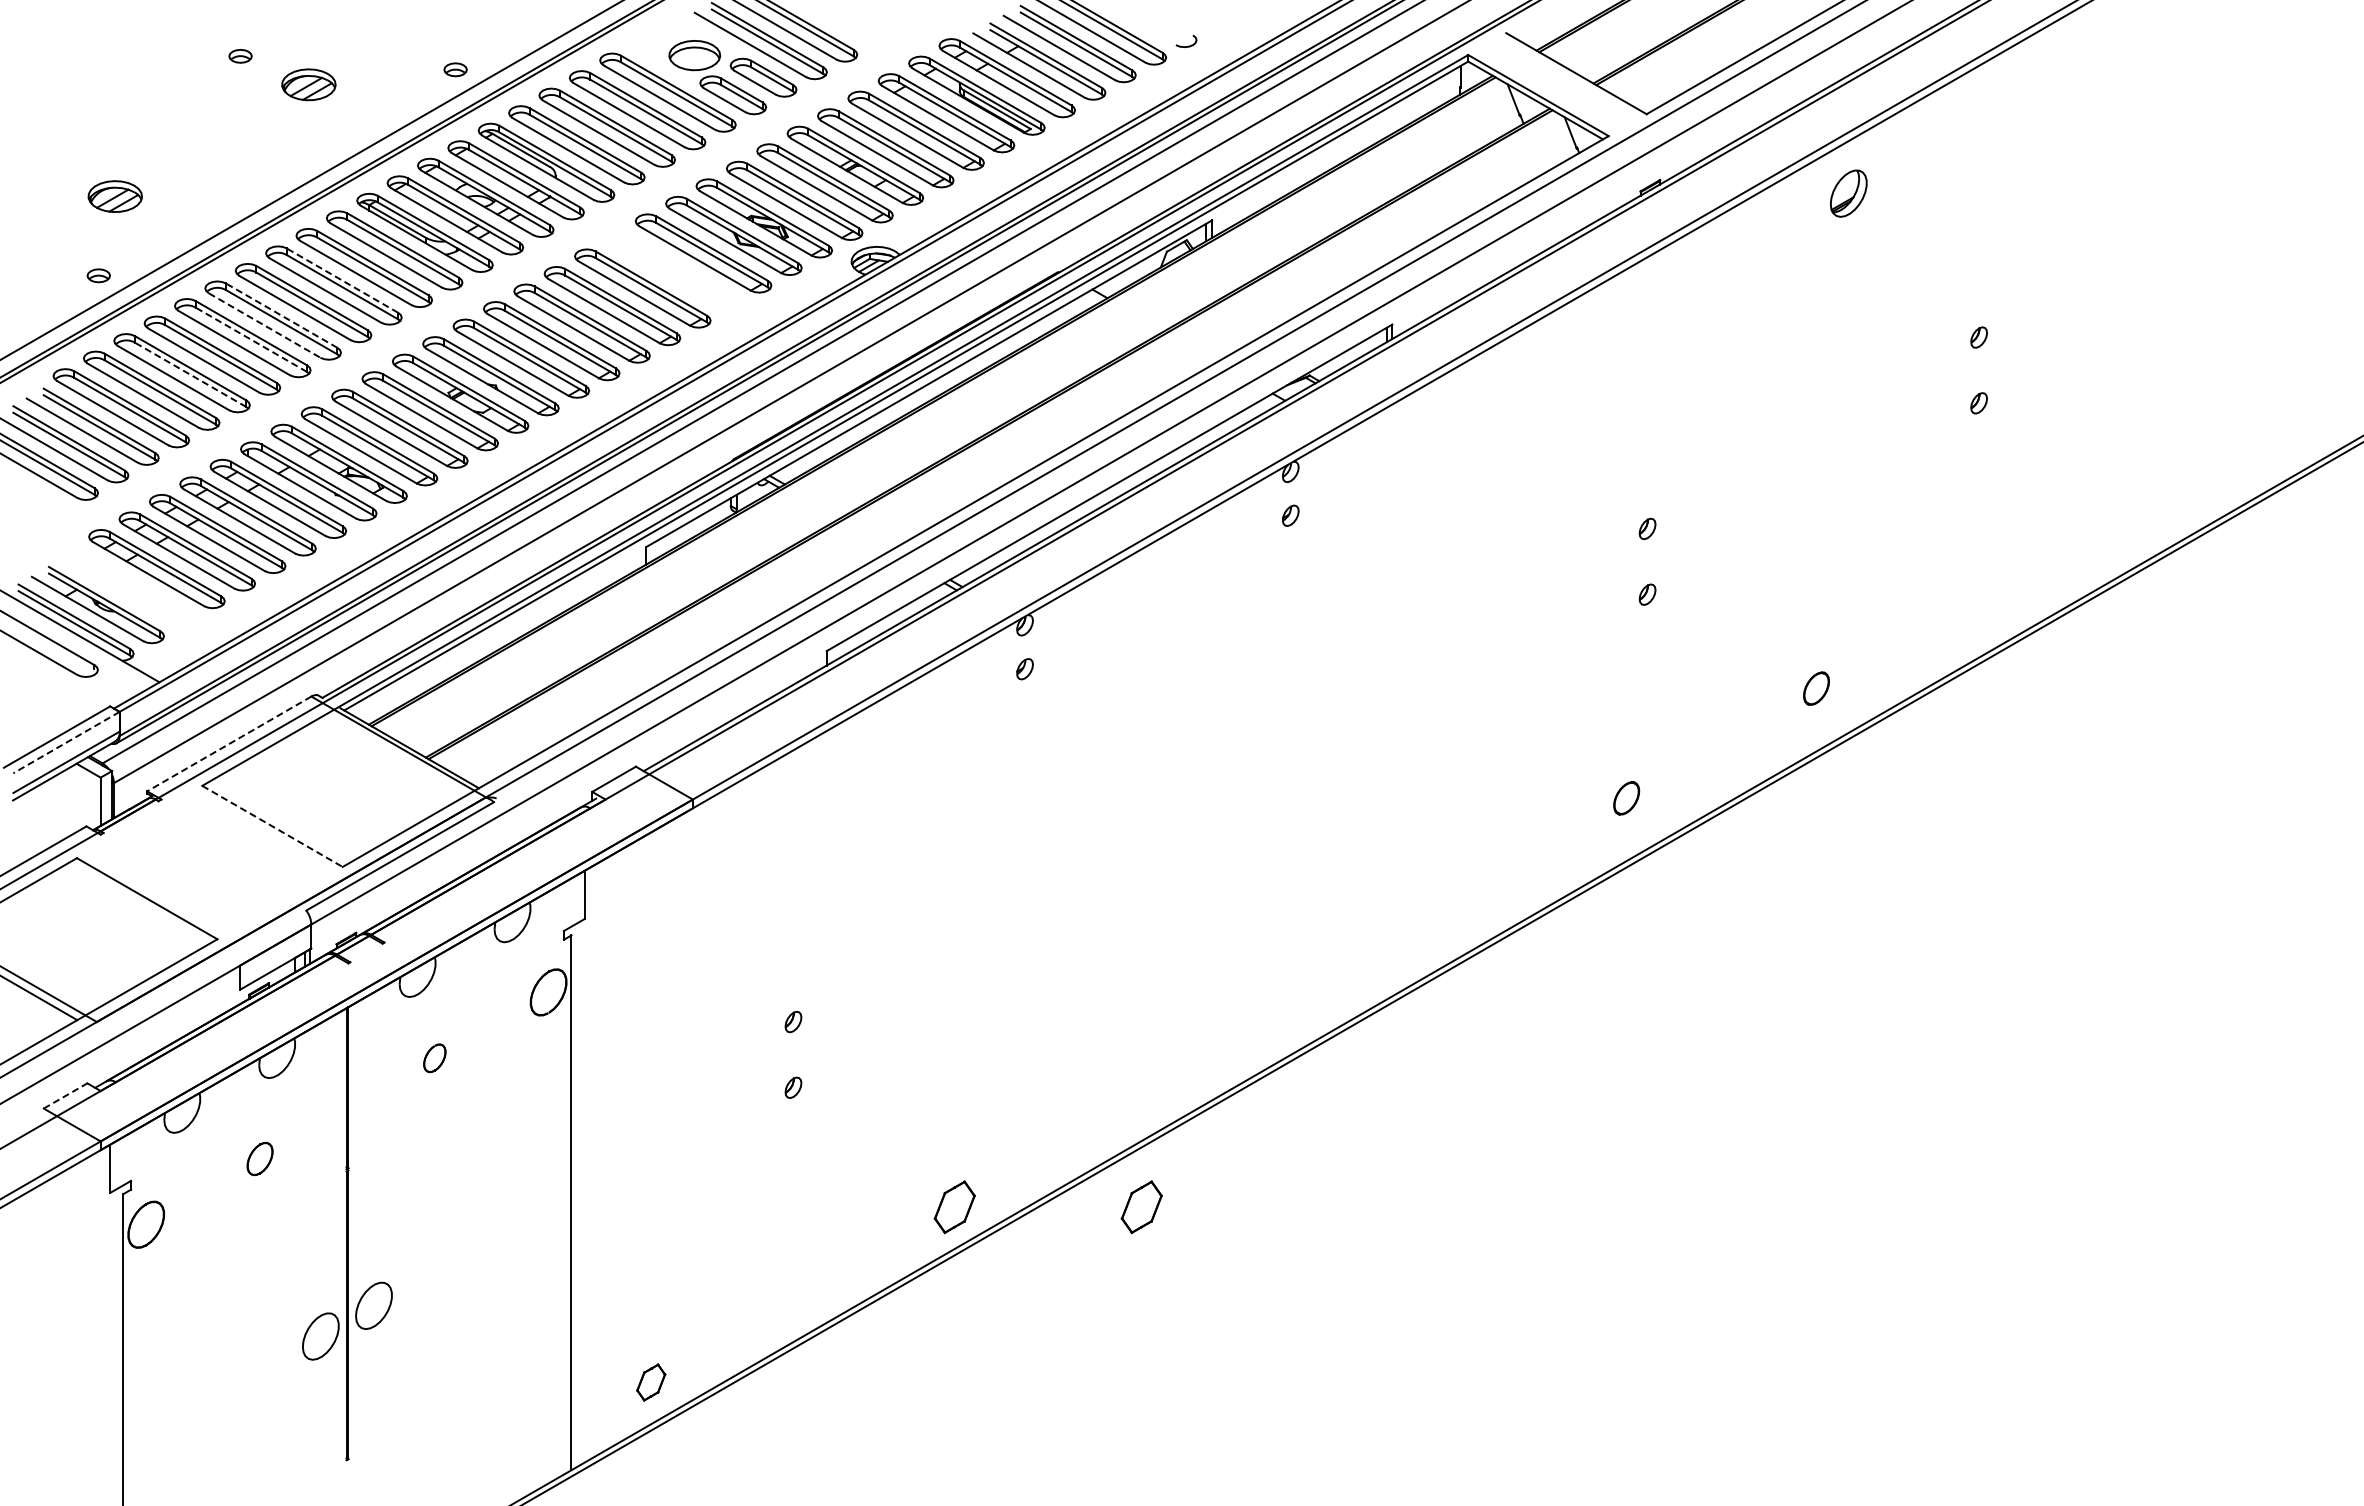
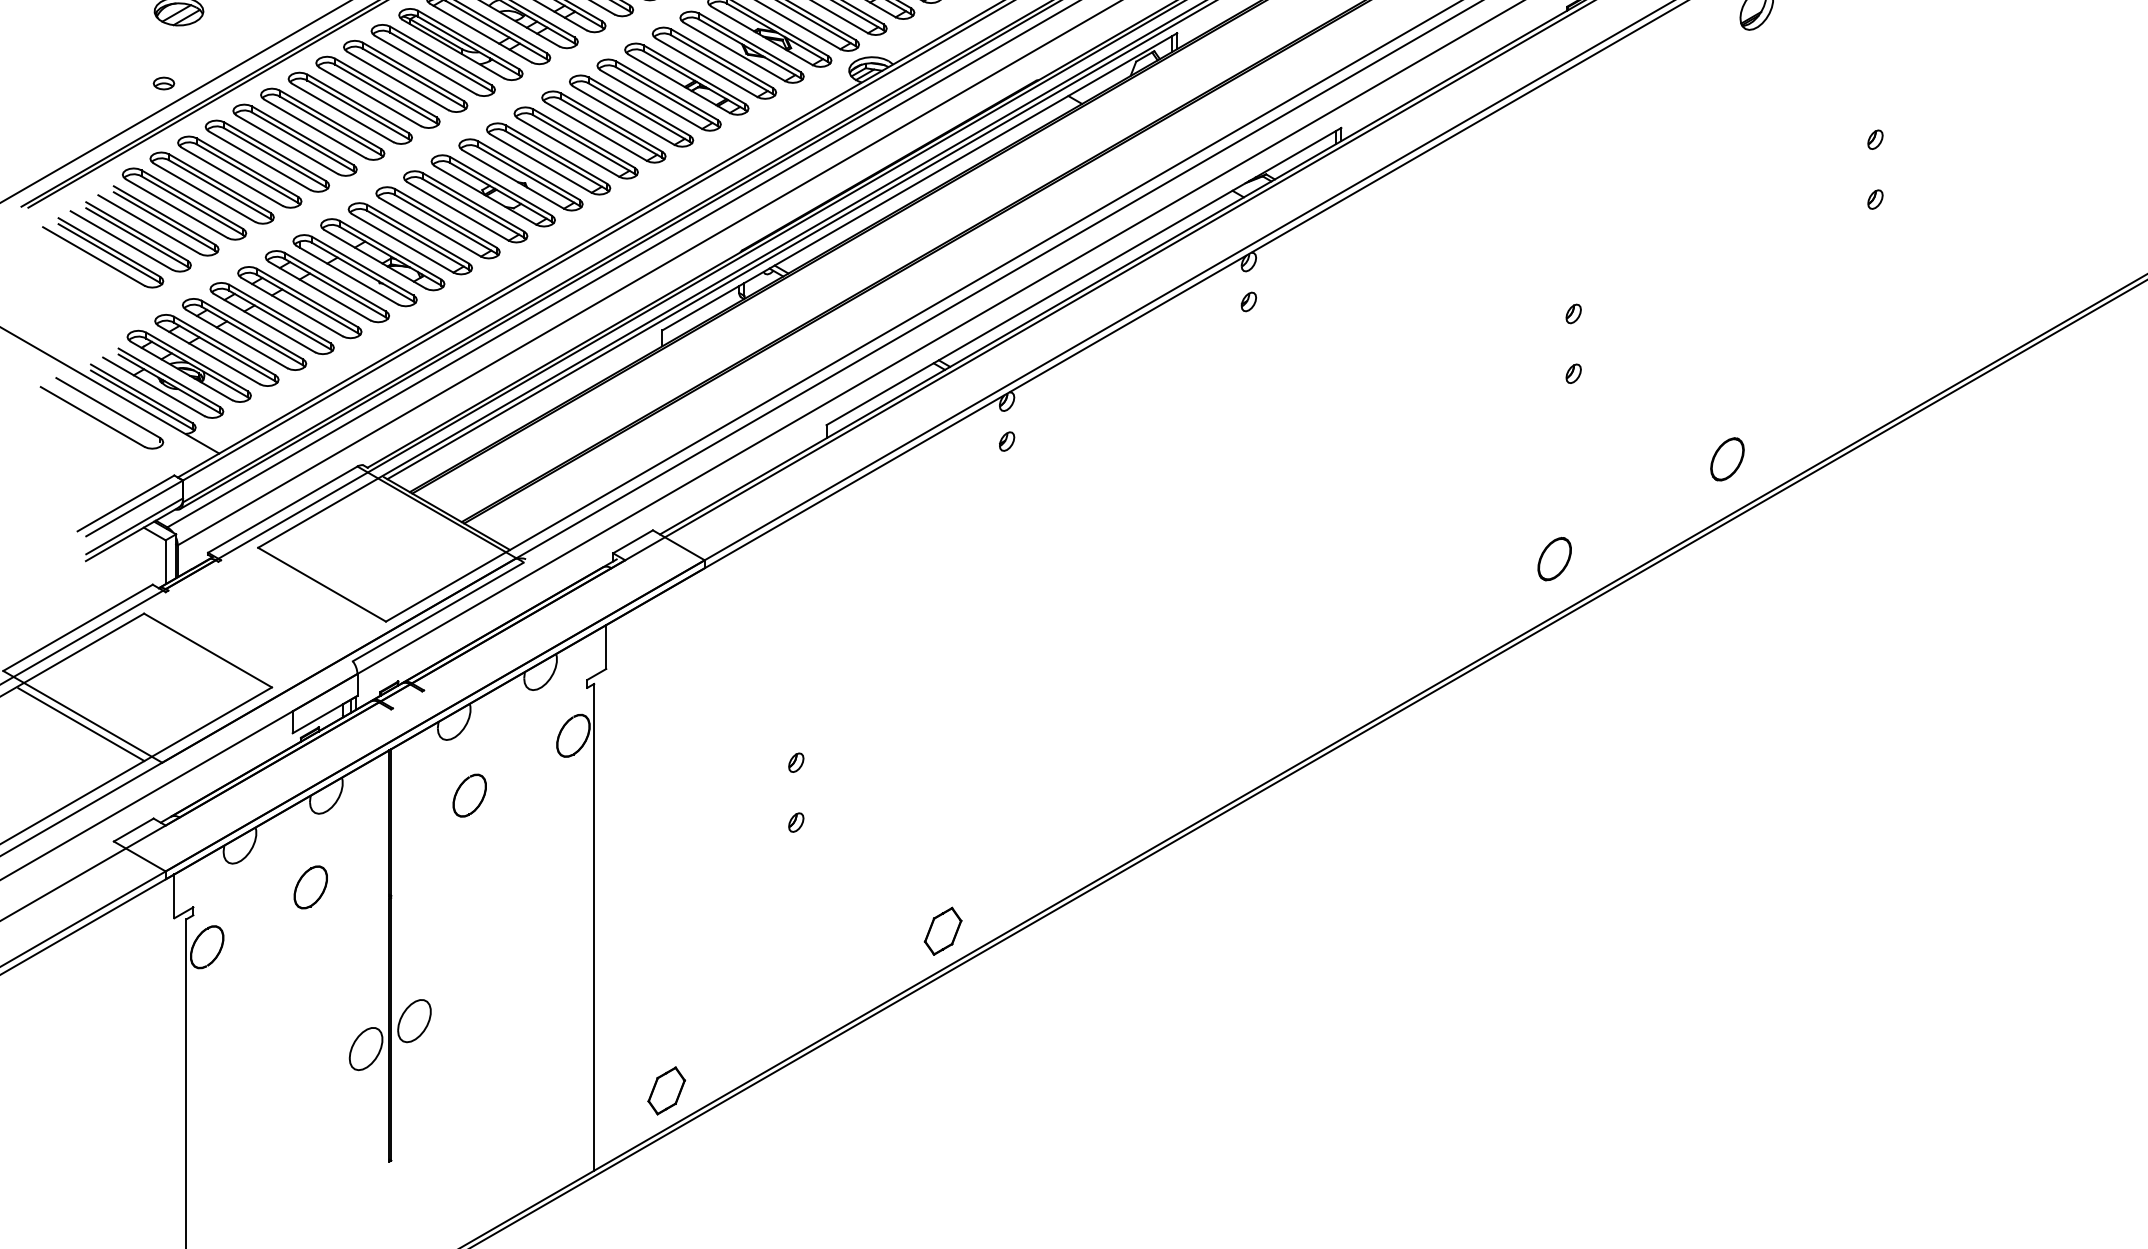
part: (672, 270) -> (686, 78), added
line: (342, 280) -> (385, 87), dashed -> solid
line: (281, 315) -> (330, 119), dashed -> solid
line: (265, 325) -> (315, 128), dashed -> solid
line: (250, 339) -> (302, 141), dashed -> solid
line: (190, 374) -> (247, 173), dashed -> solid
part: (126, 586) -> (189, 366), added
part: (1816, 688) -> (1727, 459), size x1.43
line: (66, 742) -> (134, 508), dashed -> solid
line: (229, 743) -> (282, 509), dashed -> solid
part: (1626, 798) -> (1554, 559), size x1.43
line: (272, 826) -> (322, 584), dashed -> solid
part: (434, 1058) -> (469, 795), size x1.67
line: (66, 1095) -> (134, 829), dashed -> solid
part: (259, 1158) -> (310, 886), size x1.43
part: (1141, 1207) -> (1113, 931), removed
part: (651, 1382) -> (667, 1090), size x1.43

